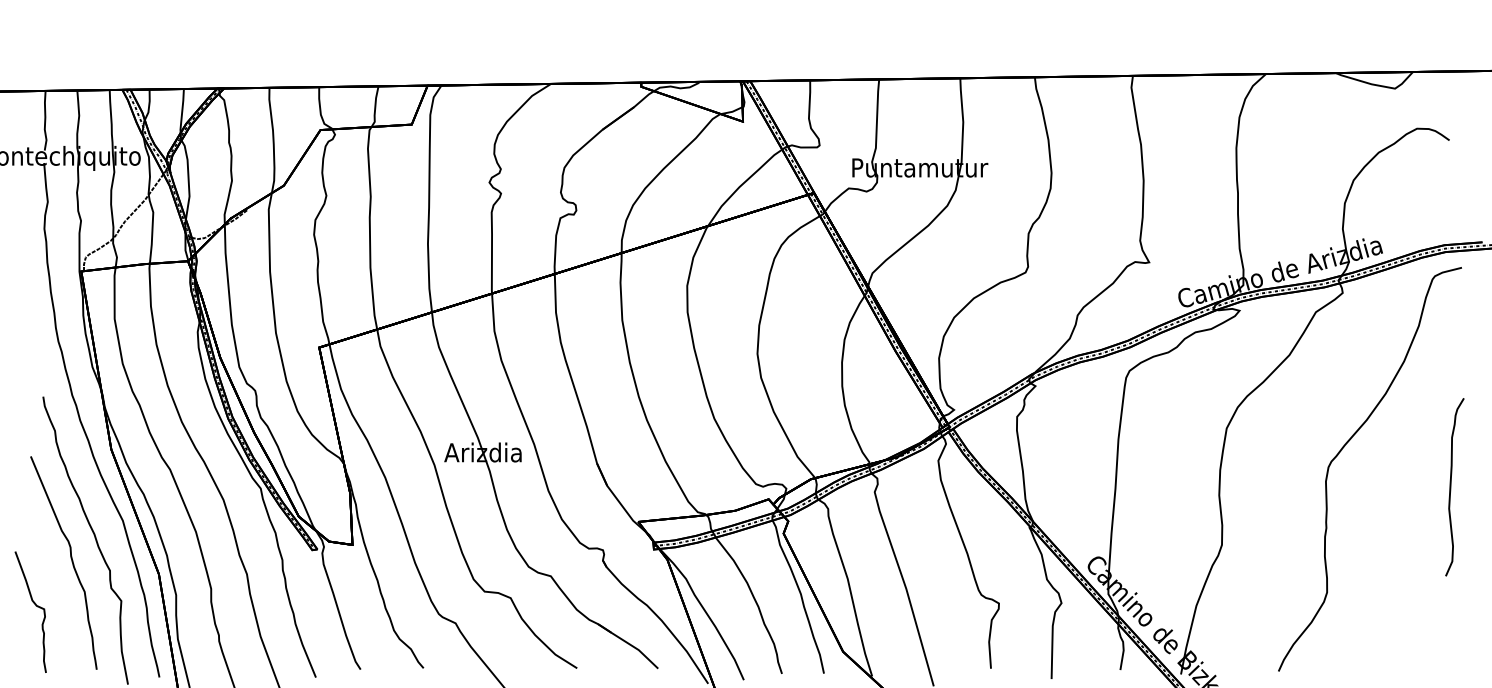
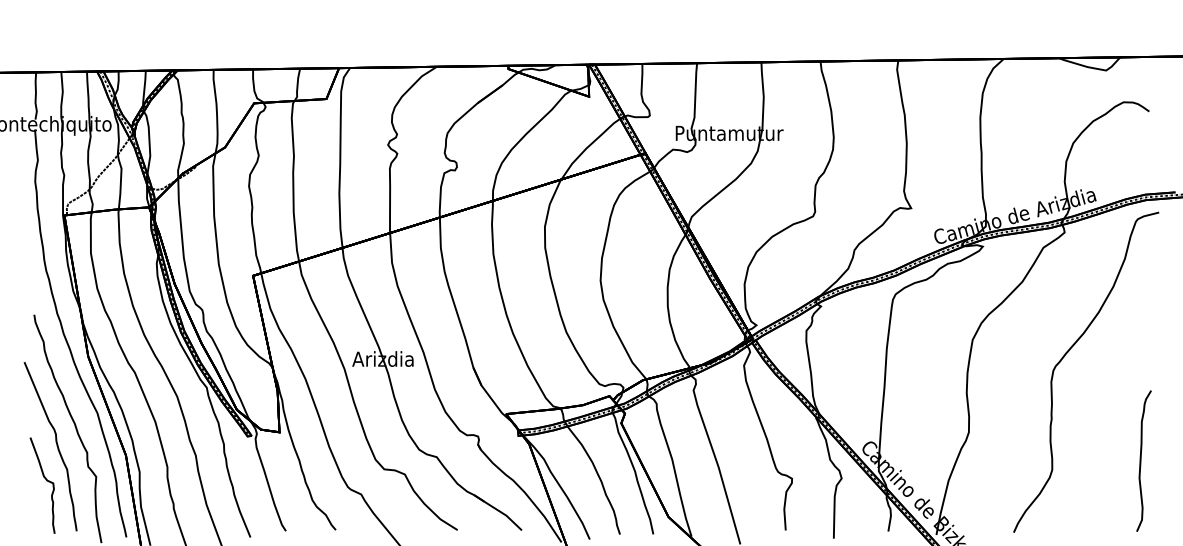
curve: (1451, 487) -> (1141, 461), moved
curve: (35, 605) -> (46, 480), moved

